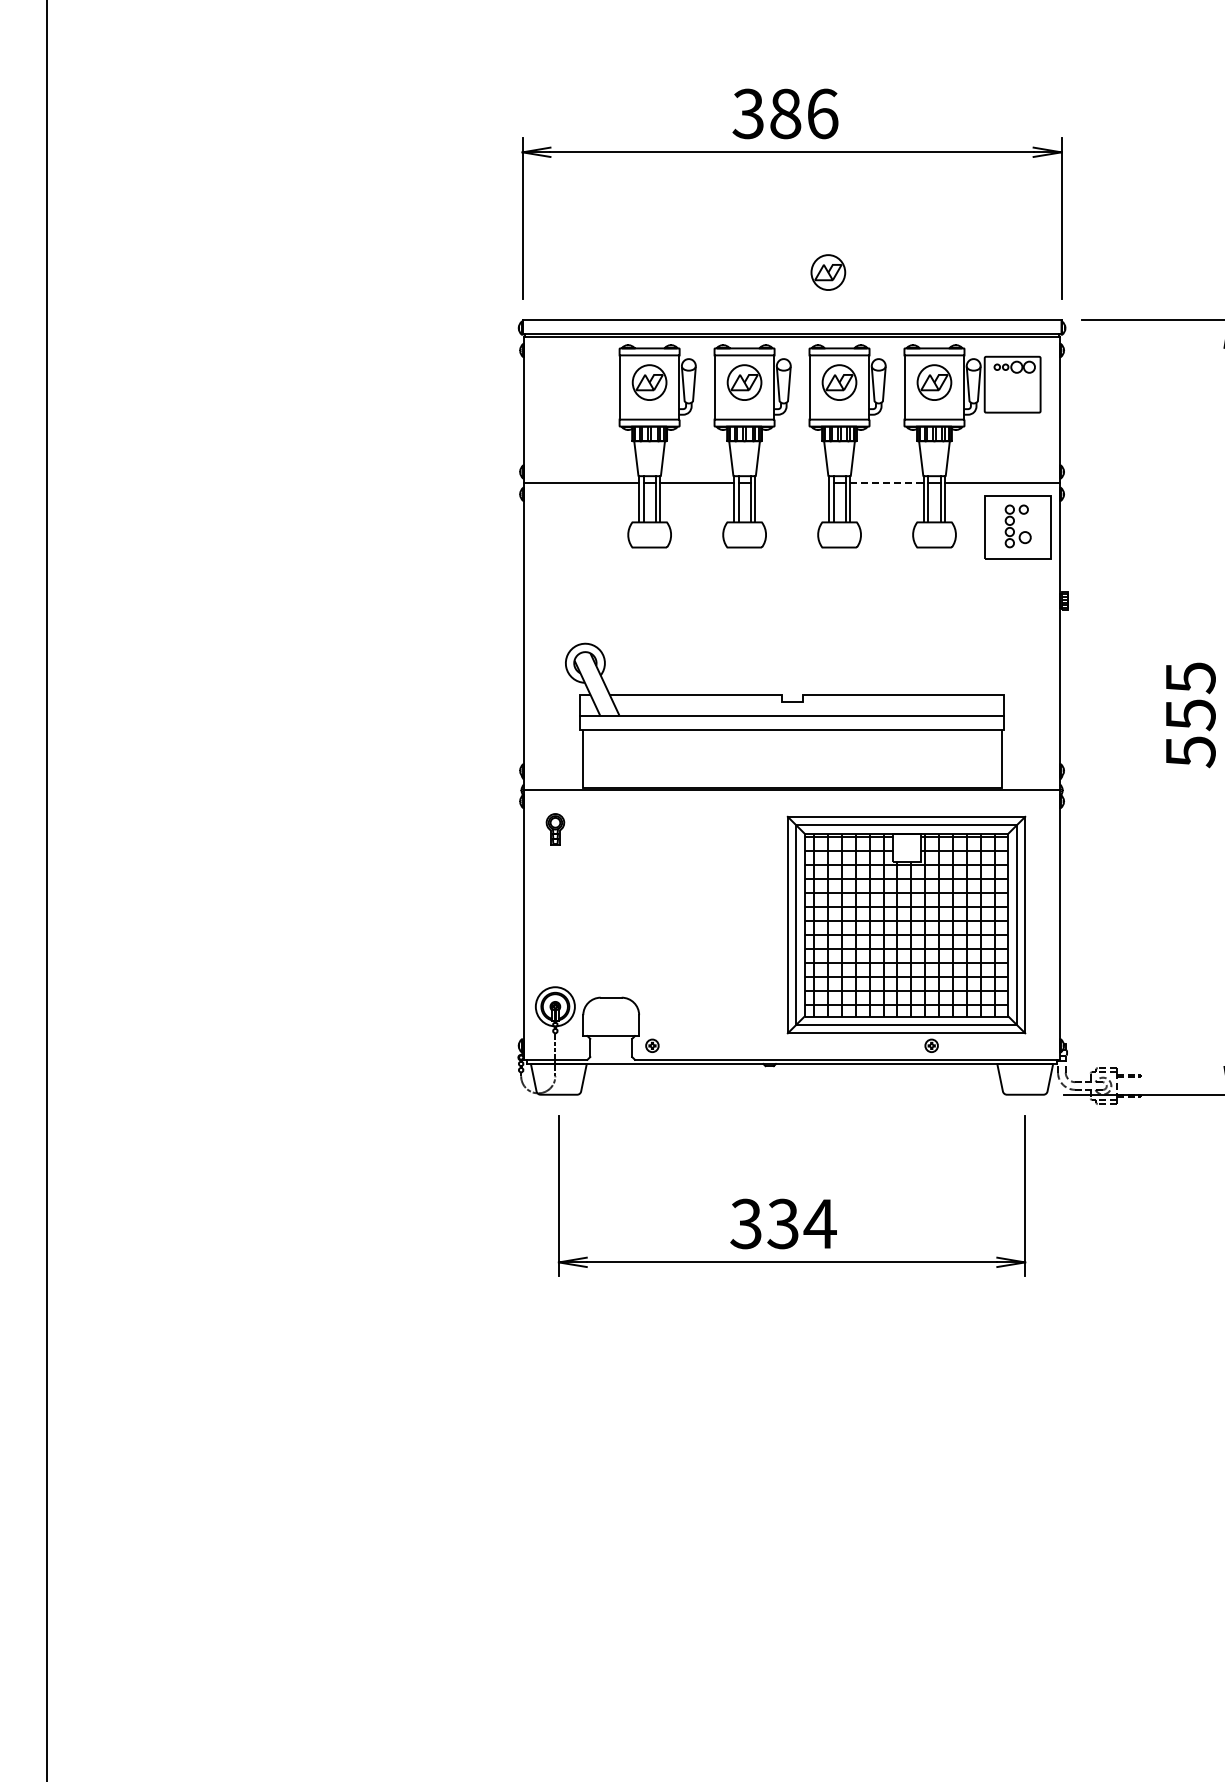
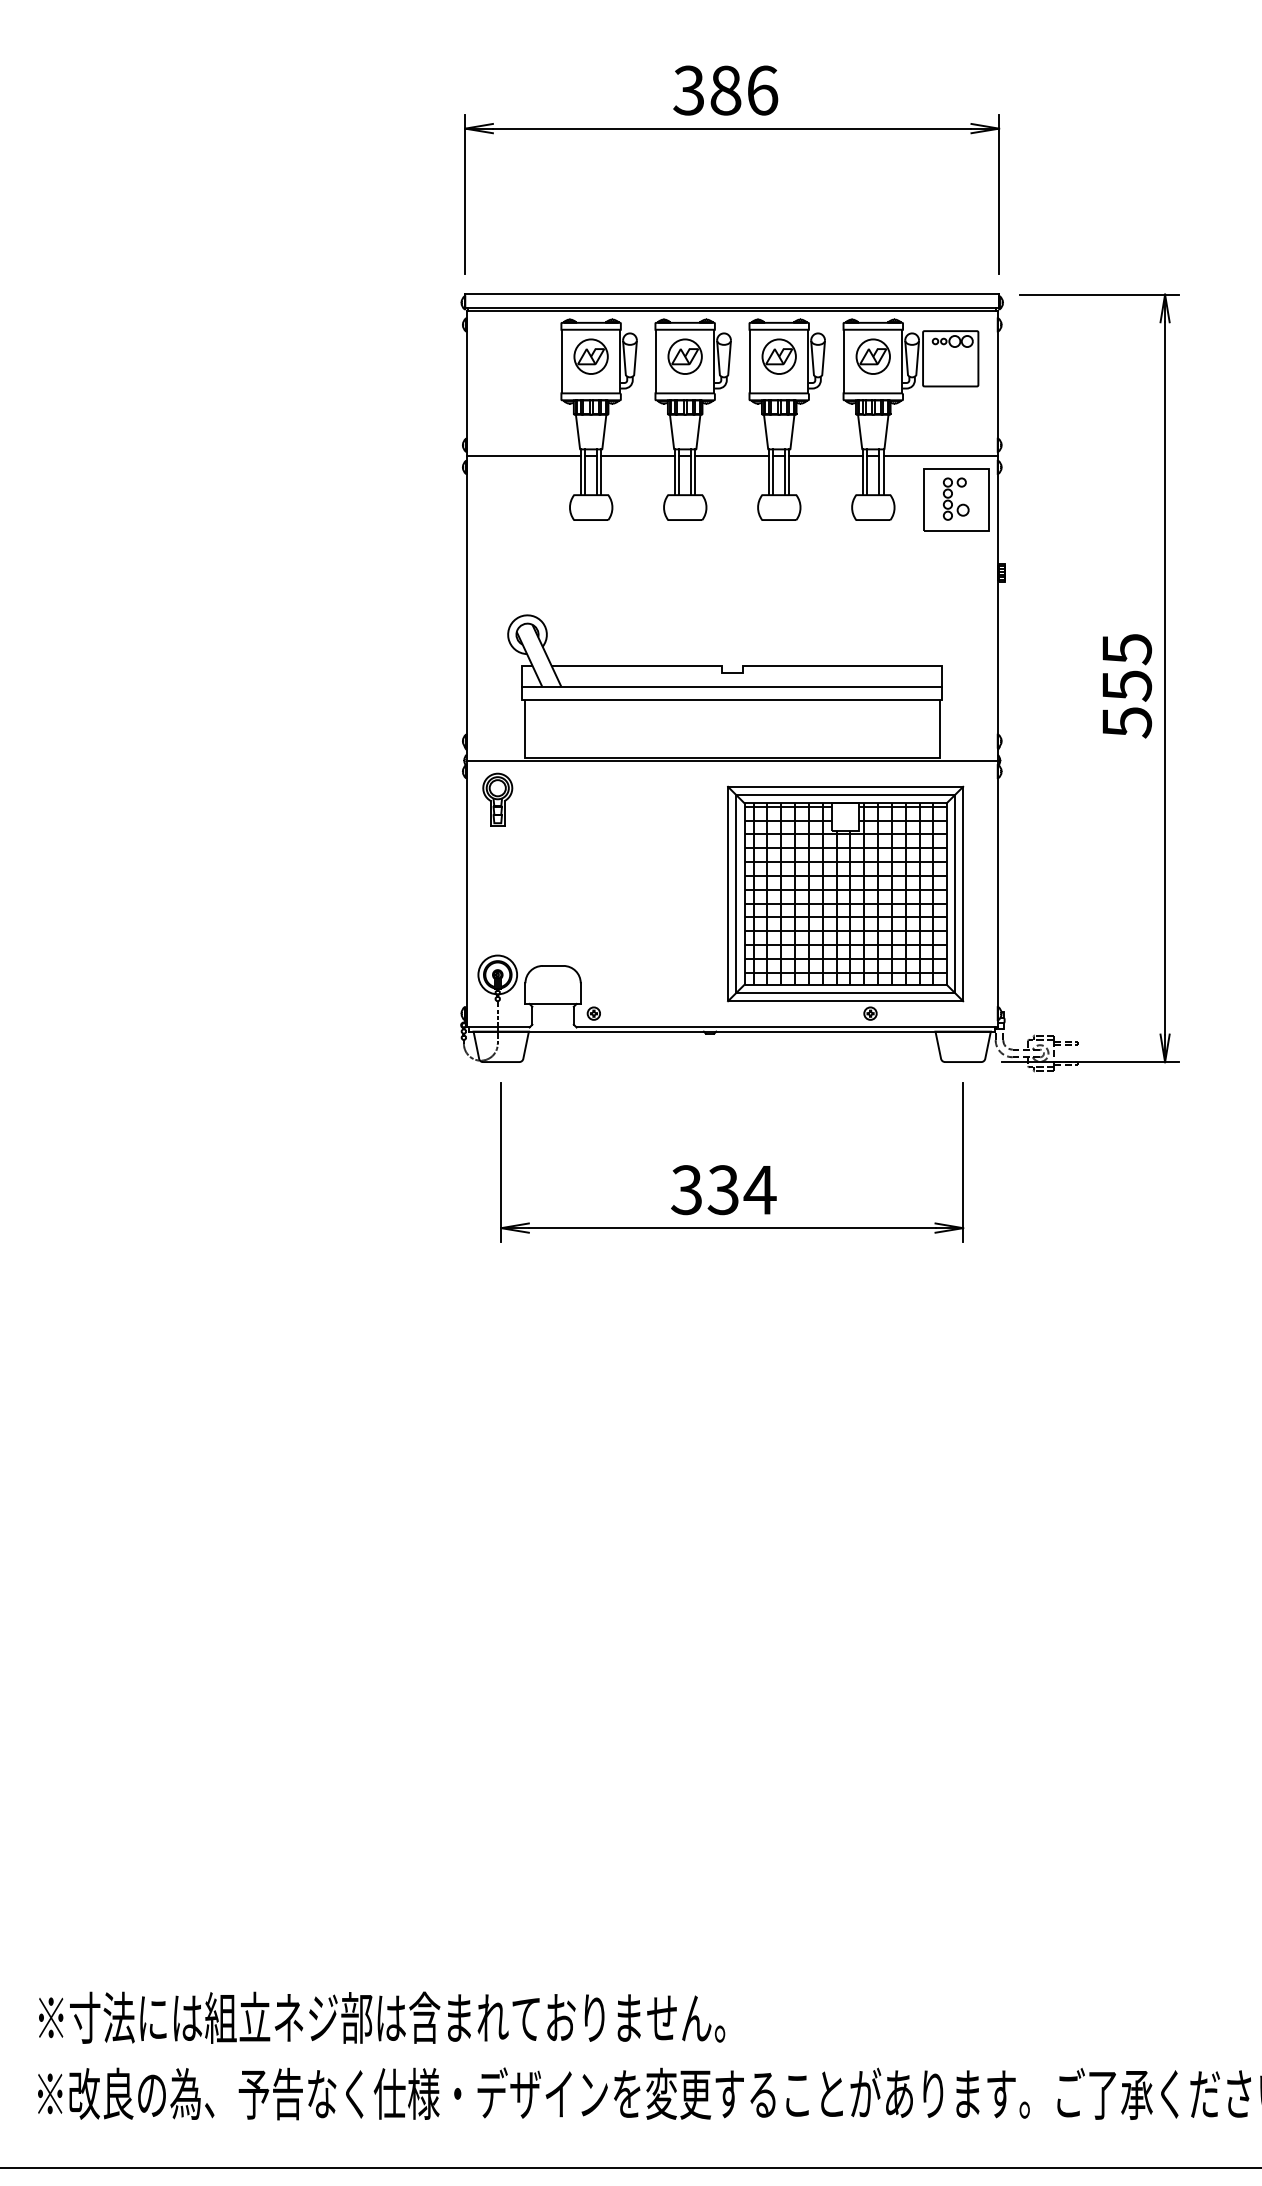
part: (827, 272) -> (767, 247), removed
line: (792, 483) -> (732, 456), added
line: (887, 483) -> (826, 456), dashed -> solid
part: (555, 829) -> (497, 799), size x1.67

